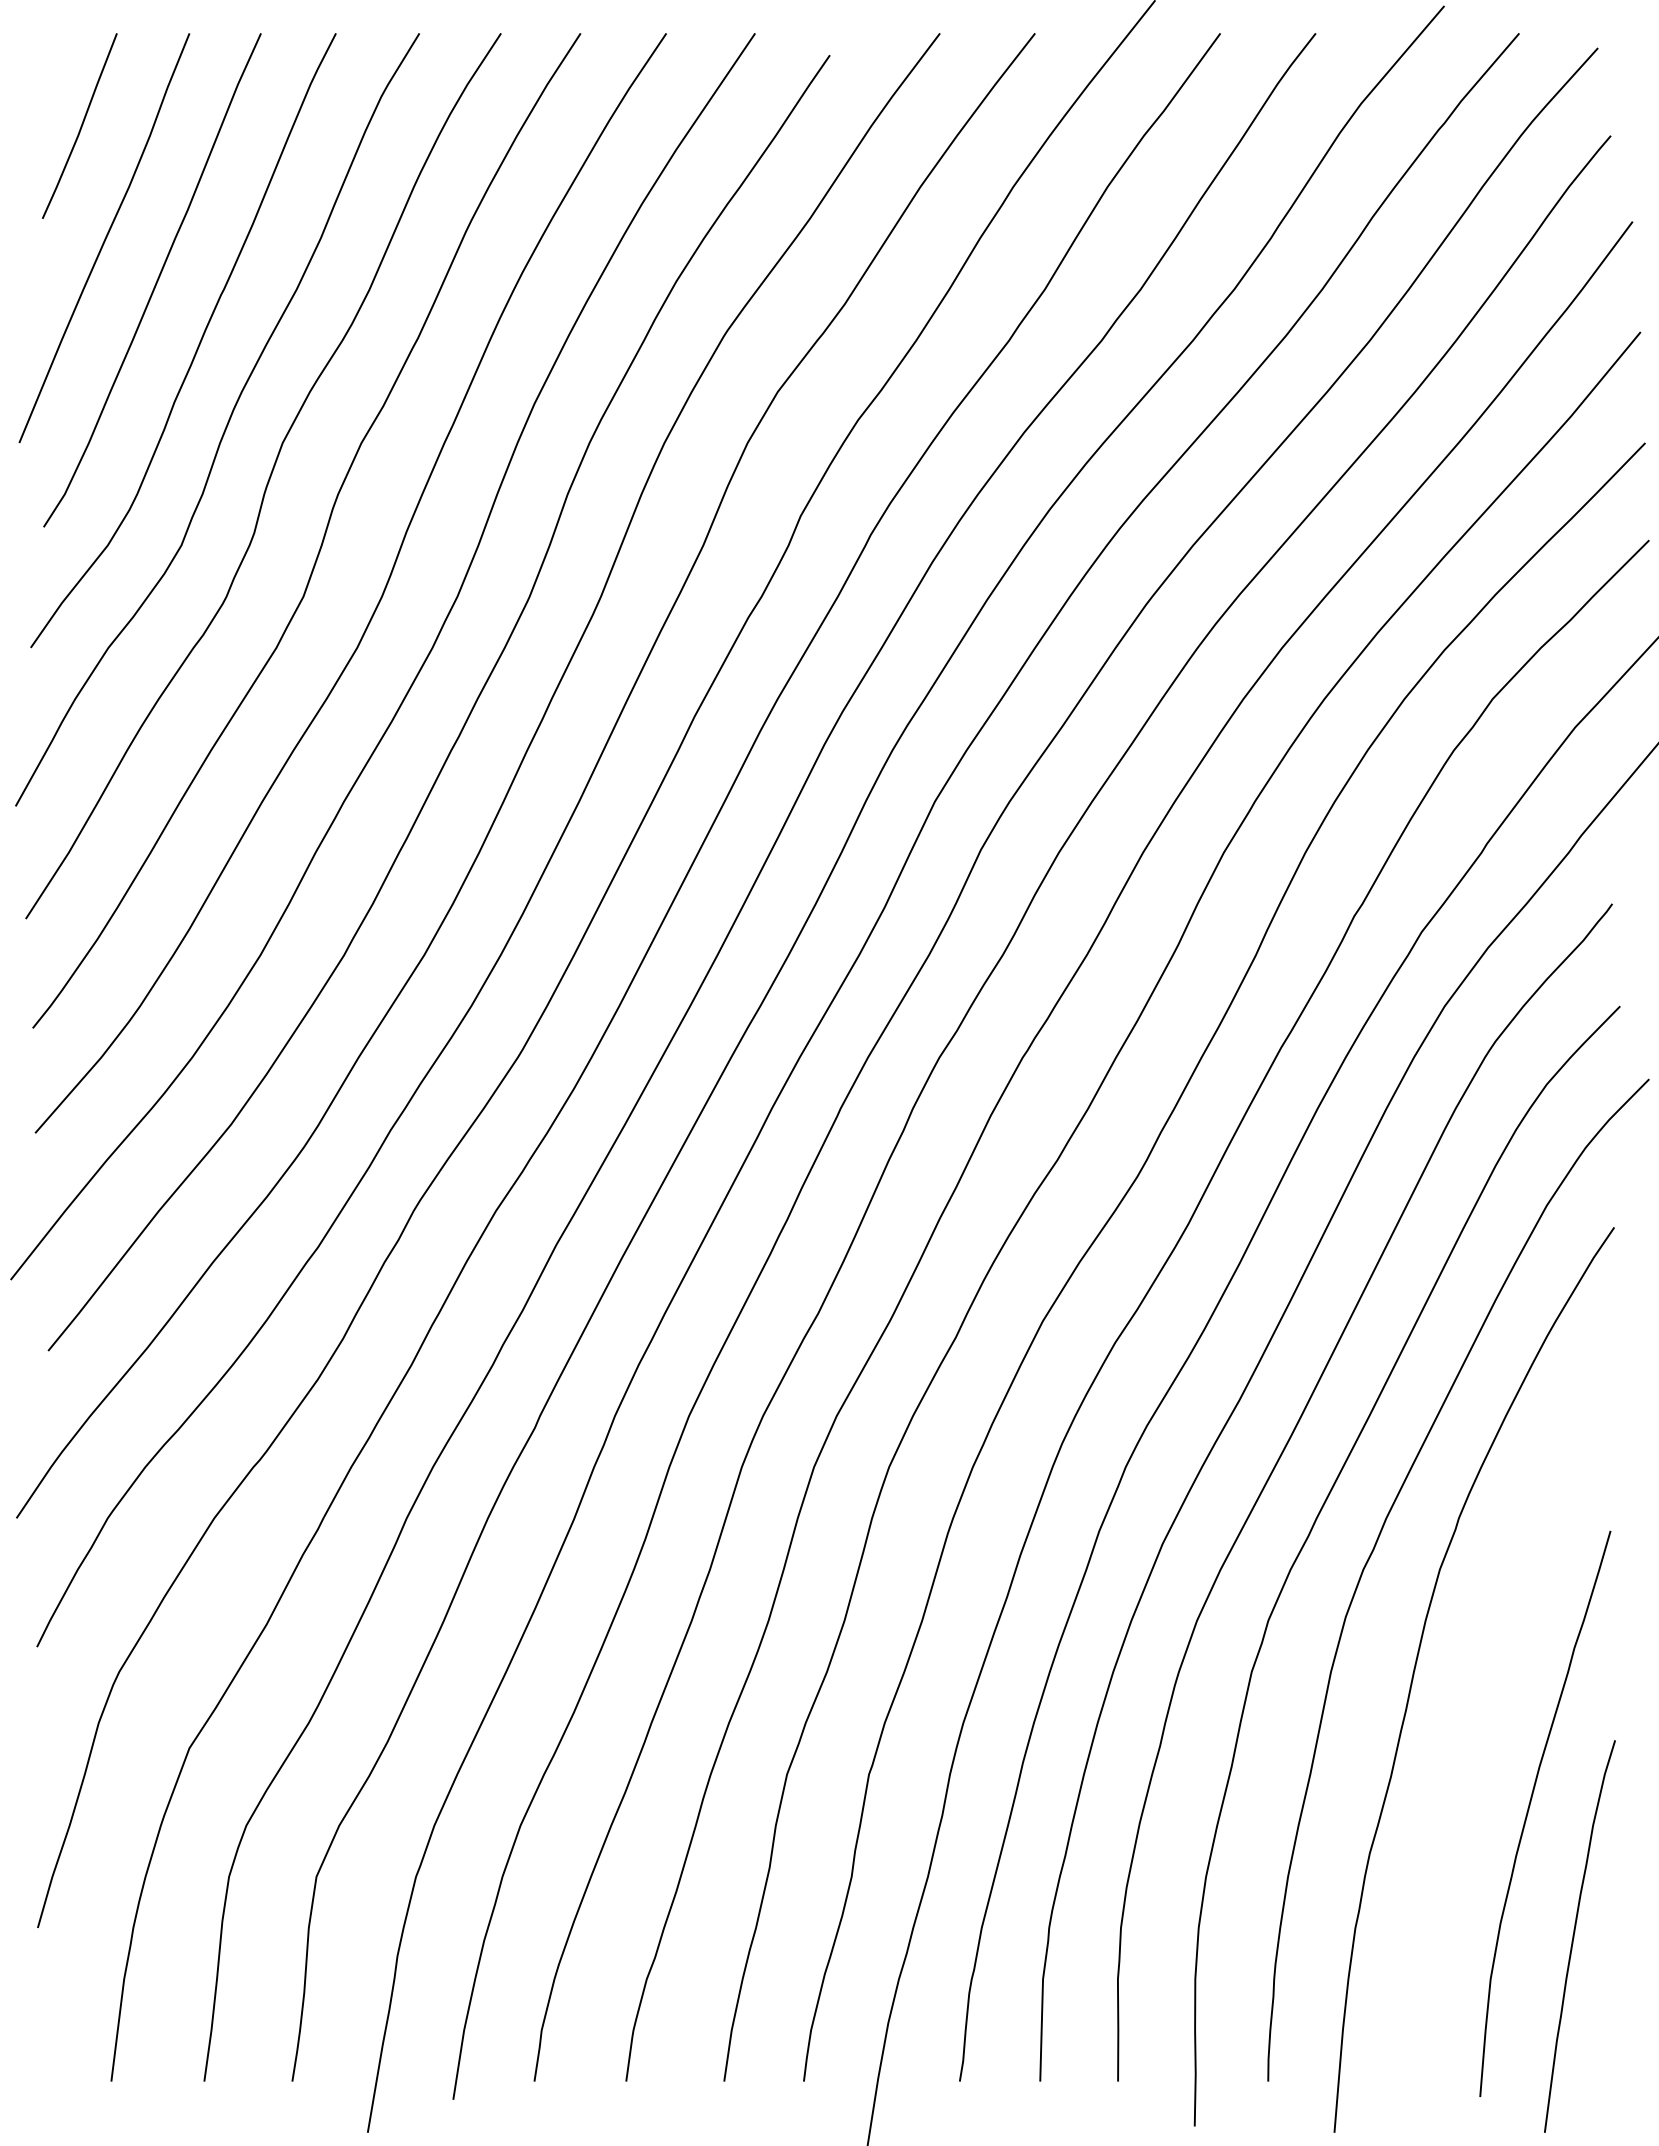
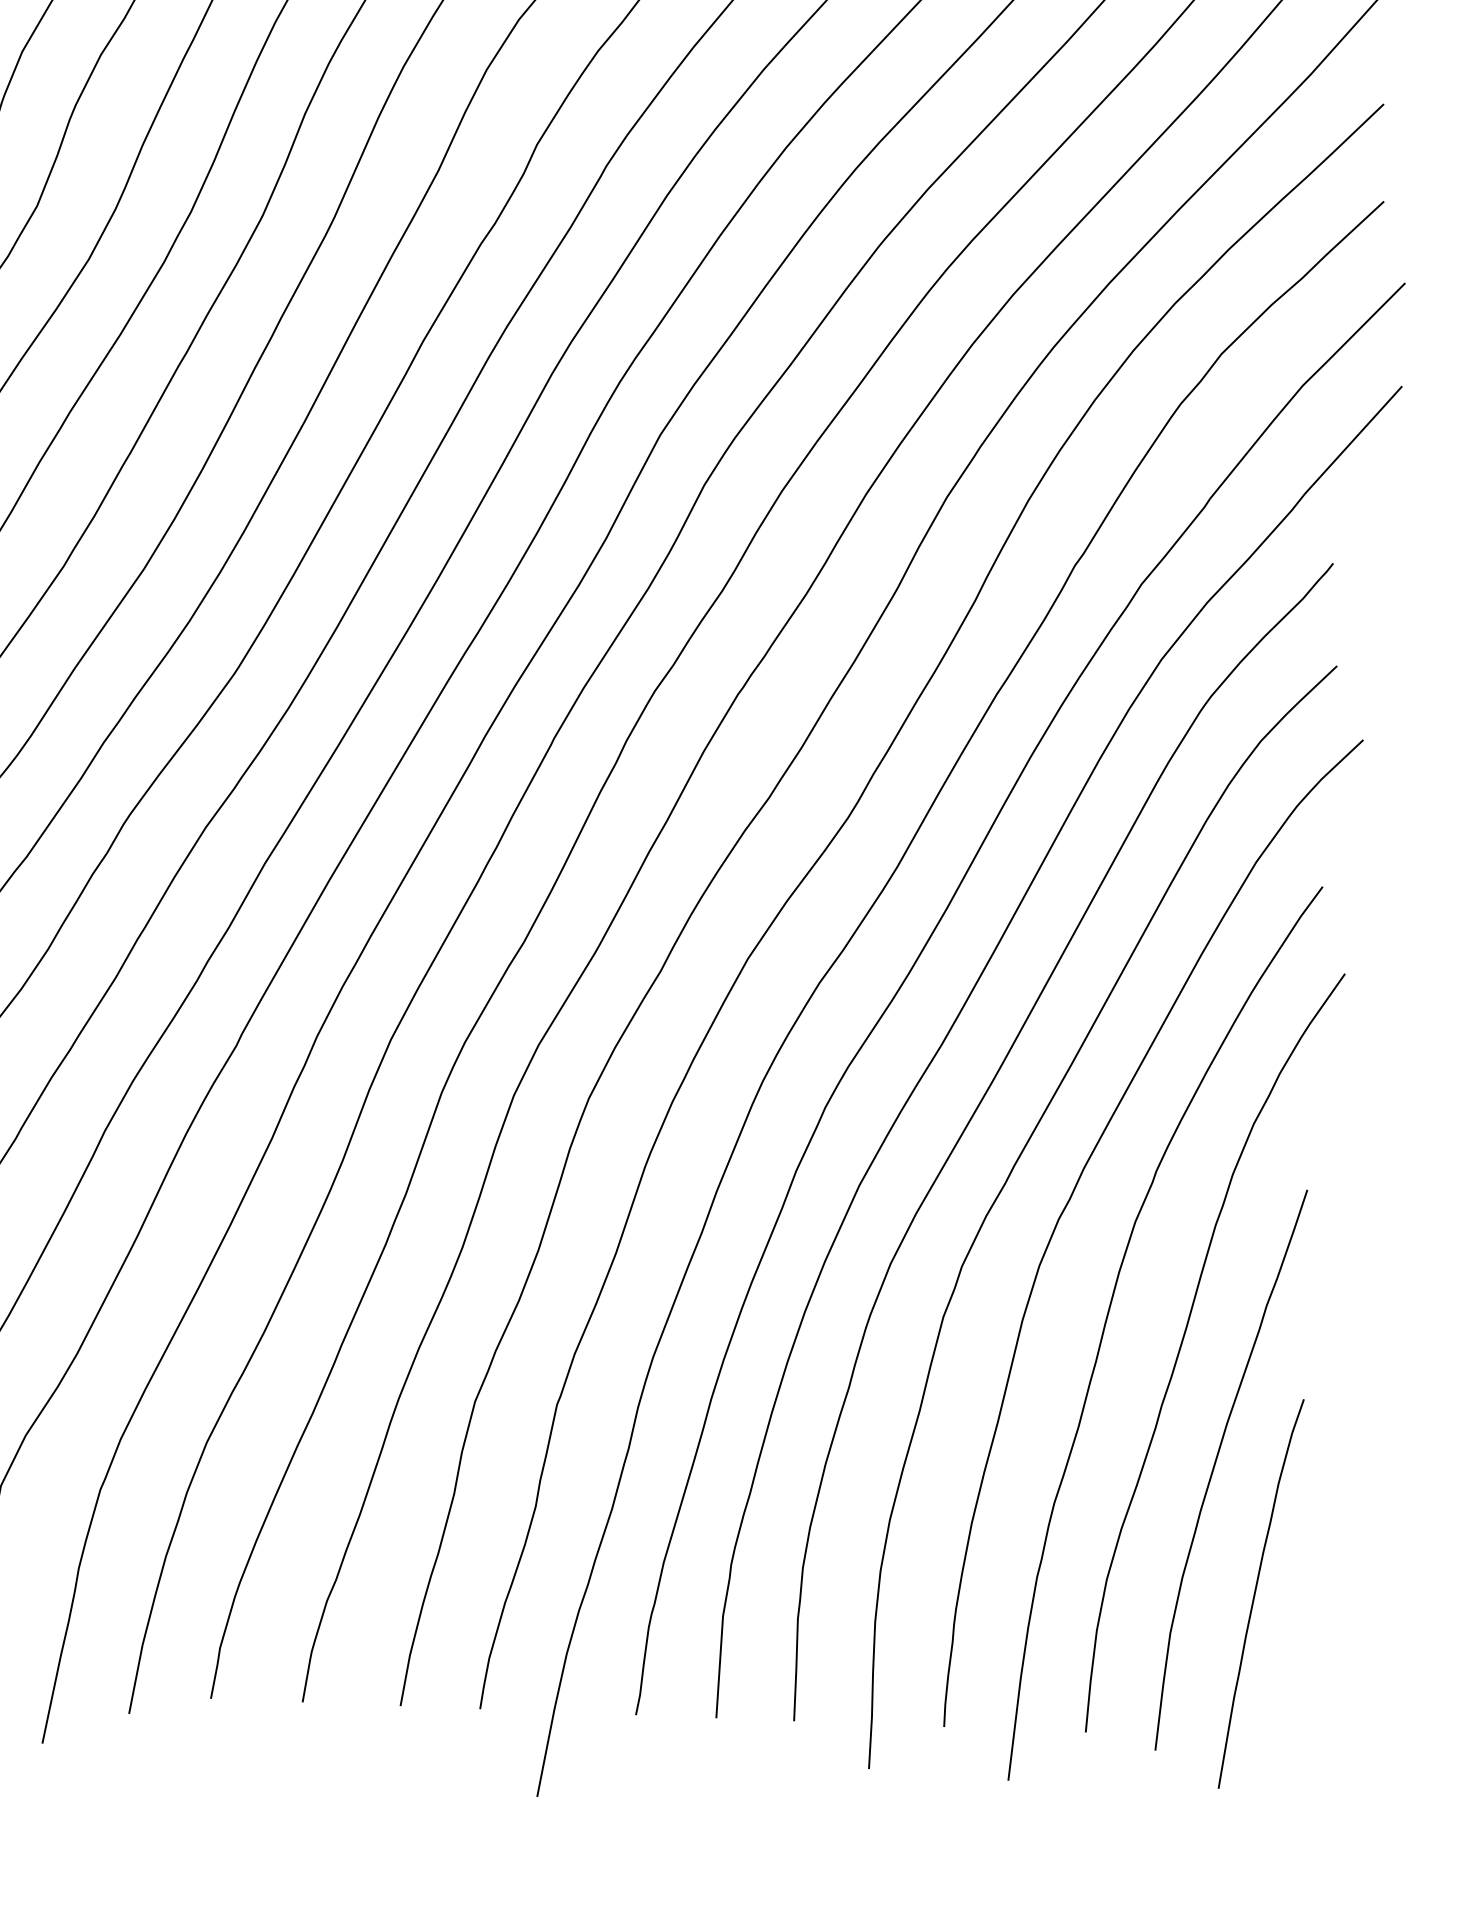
curve: (1492, 1687) -> (1183, 1341), added

